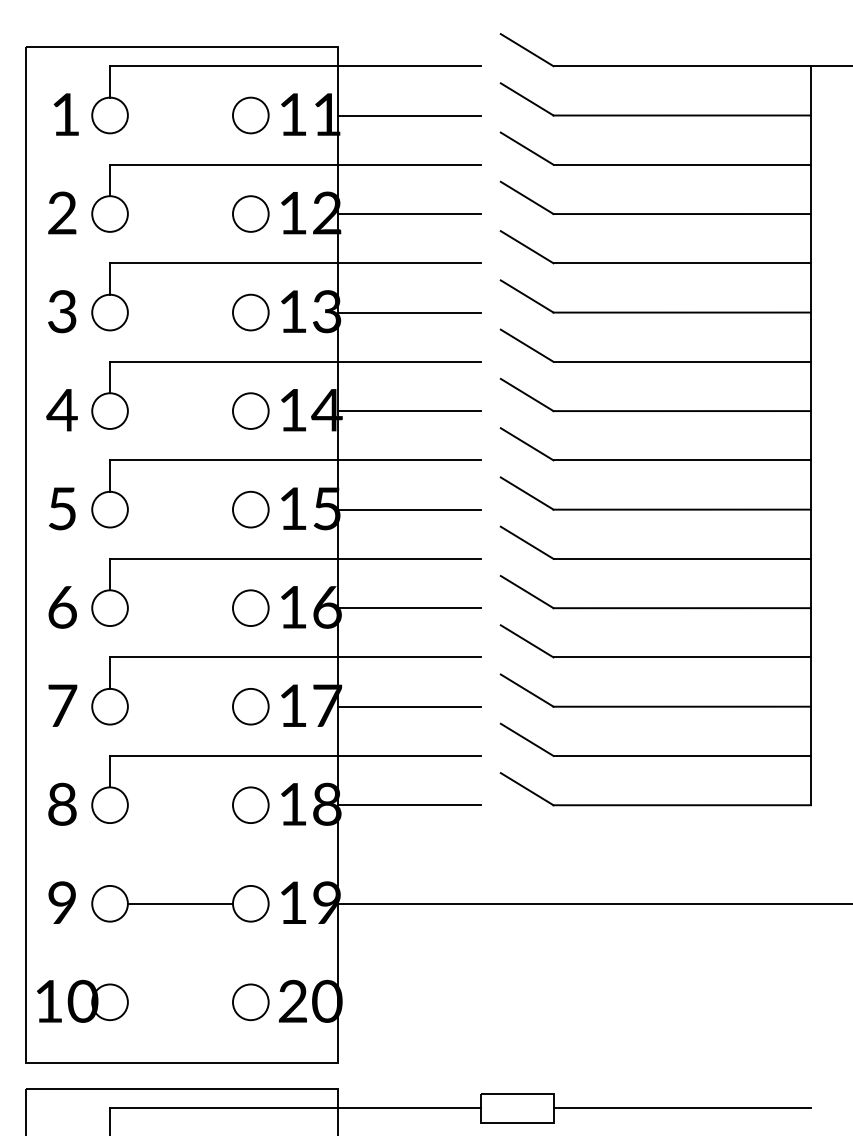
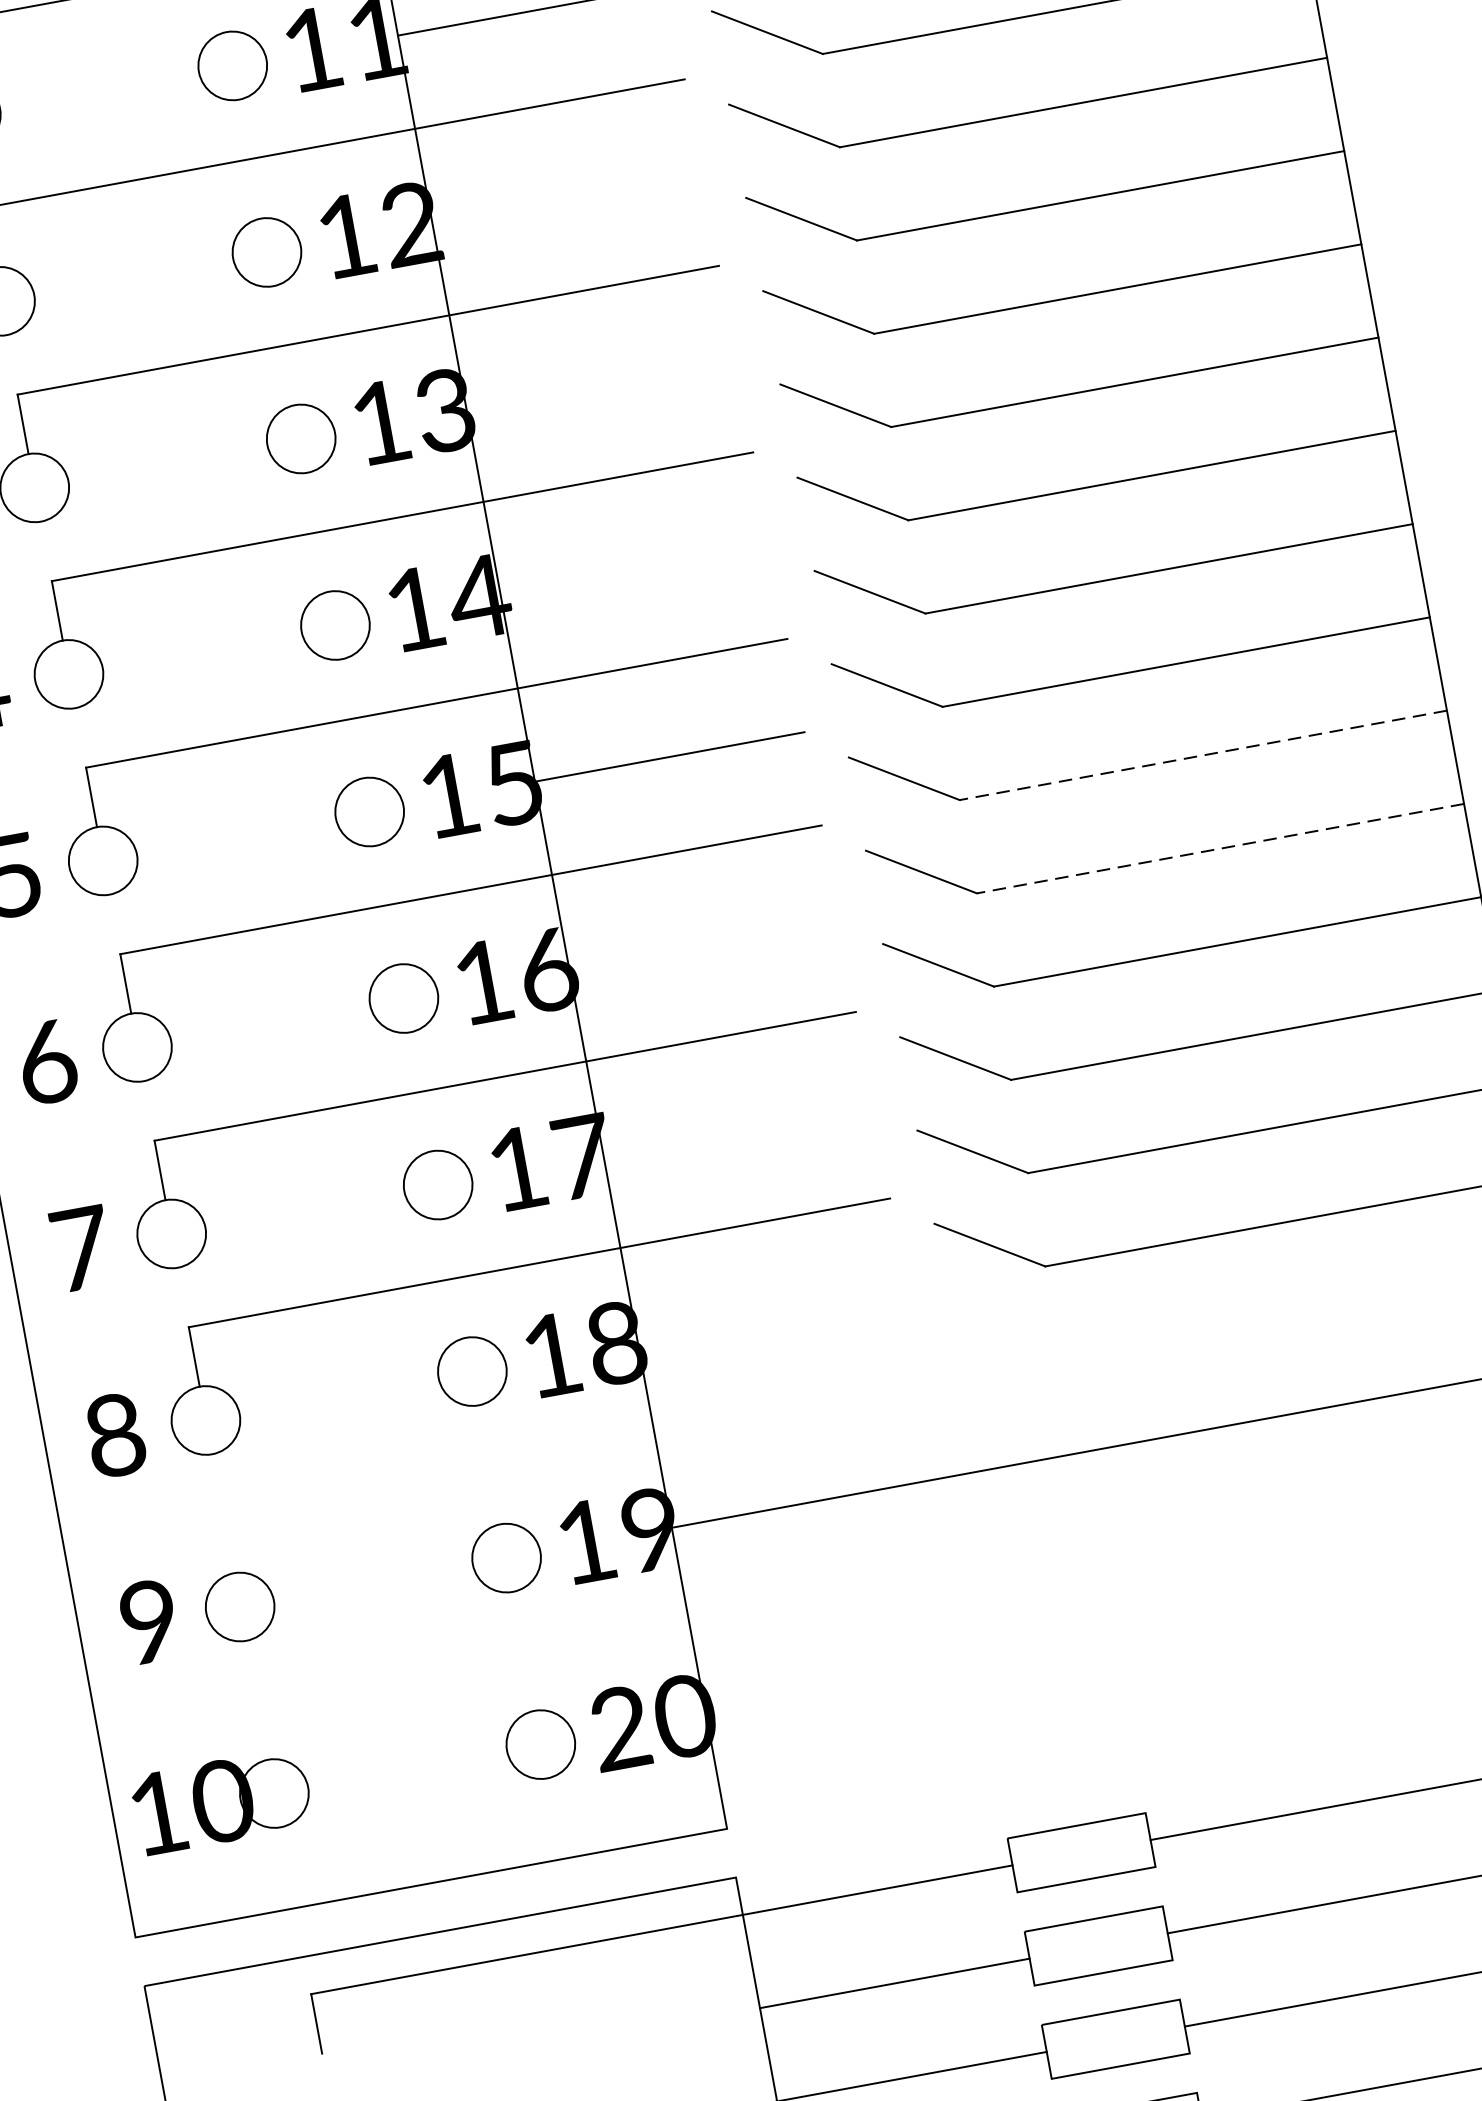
line: (409, 214) -> (567, 198), removed
line: (409, 312) -> (601, 383), removed
line: (409, 411) -> (635, 571), removed
line: (682, 558) -> (1203, 754), solid -> dashed
line: (409, 608) -> (704, 944), removed
line: (682, 608) -> (1221, 849), solid -> dashed
line: (409, 706) -> (738, 1129), removed
line: (409, 805) -> (772, 1316), removed
line: (180, 903) -> (373, 1581), removed

